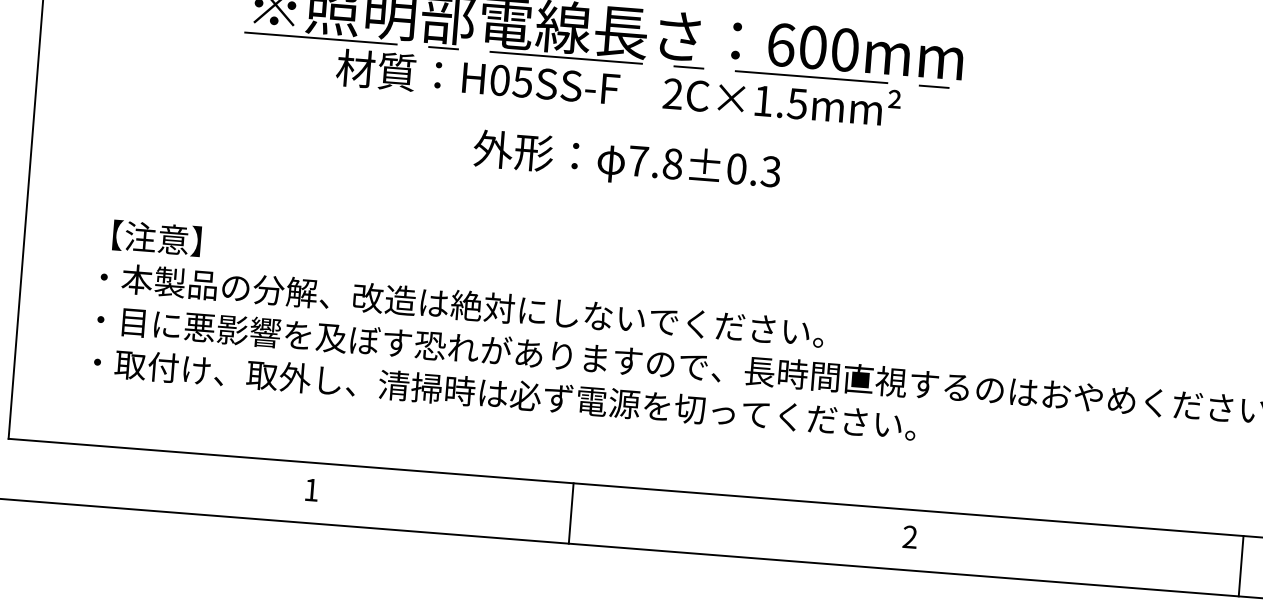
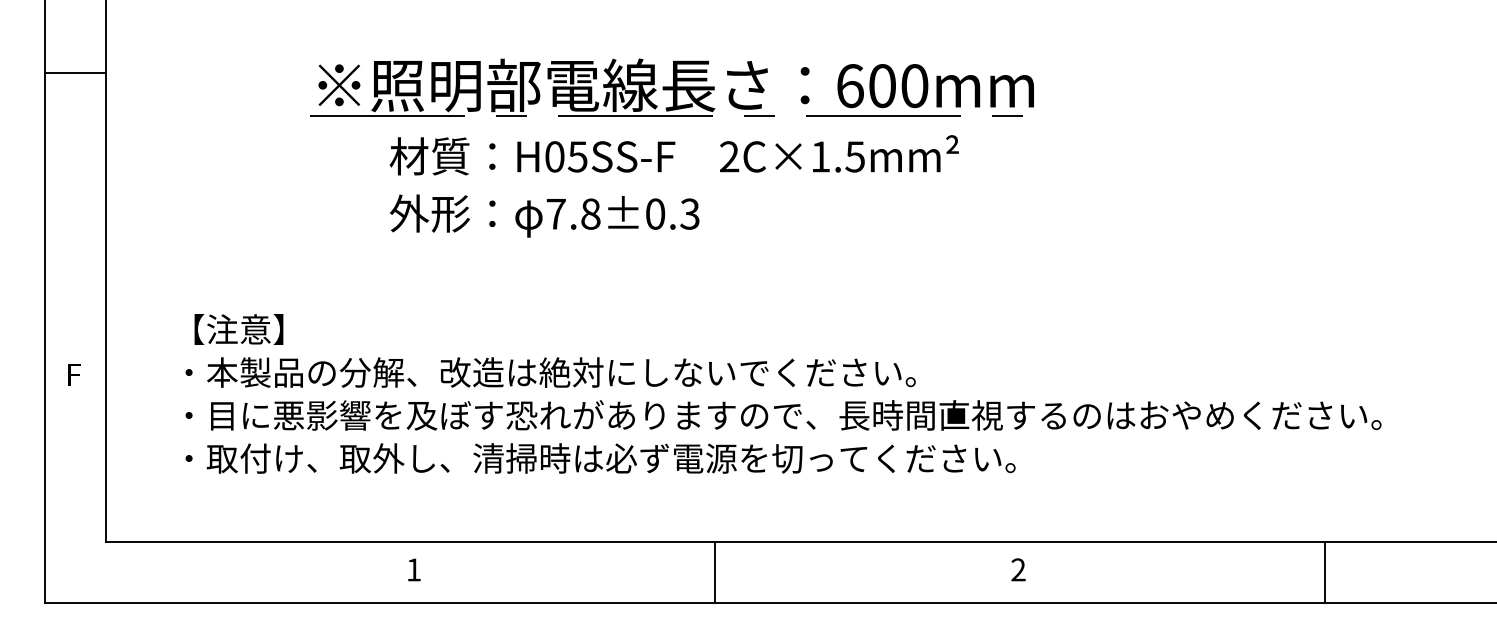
text: (617, 88) -> (673, 155), moved
text: (626, 161) -> (544, 215), moved
line: (571, 513) -> (715, 572), moved
line: (1241, 565) -> (1325, 572), moved

